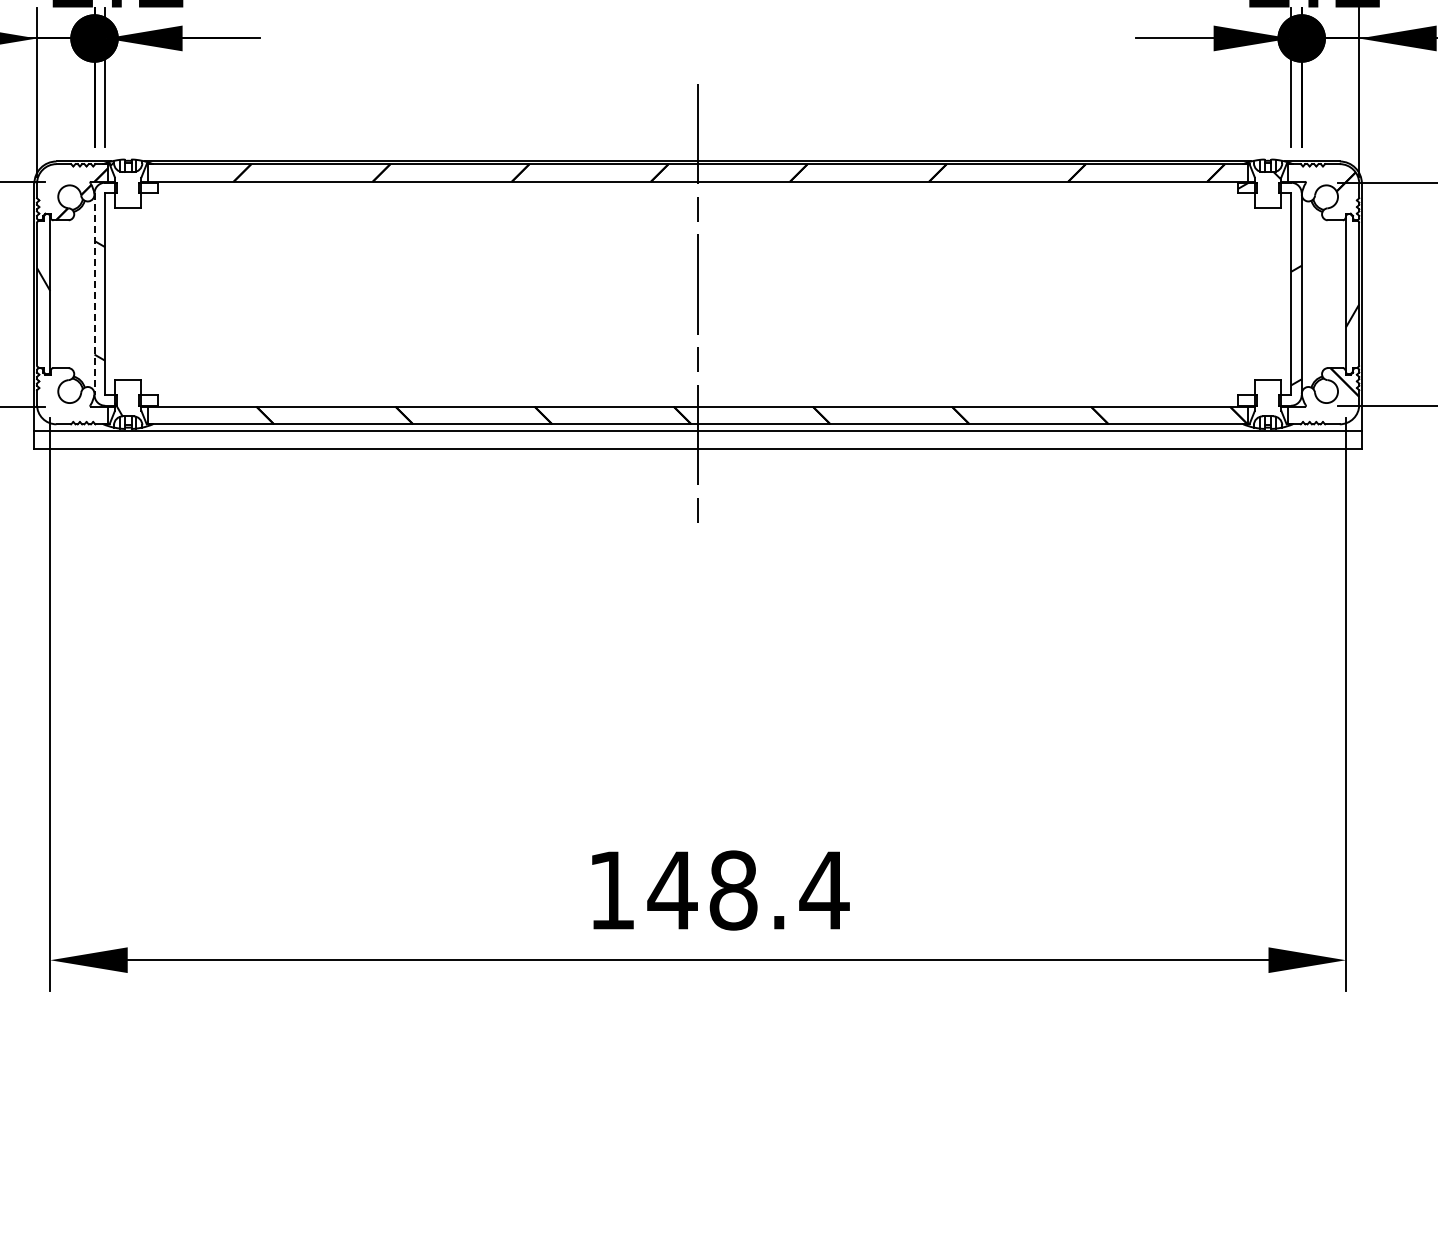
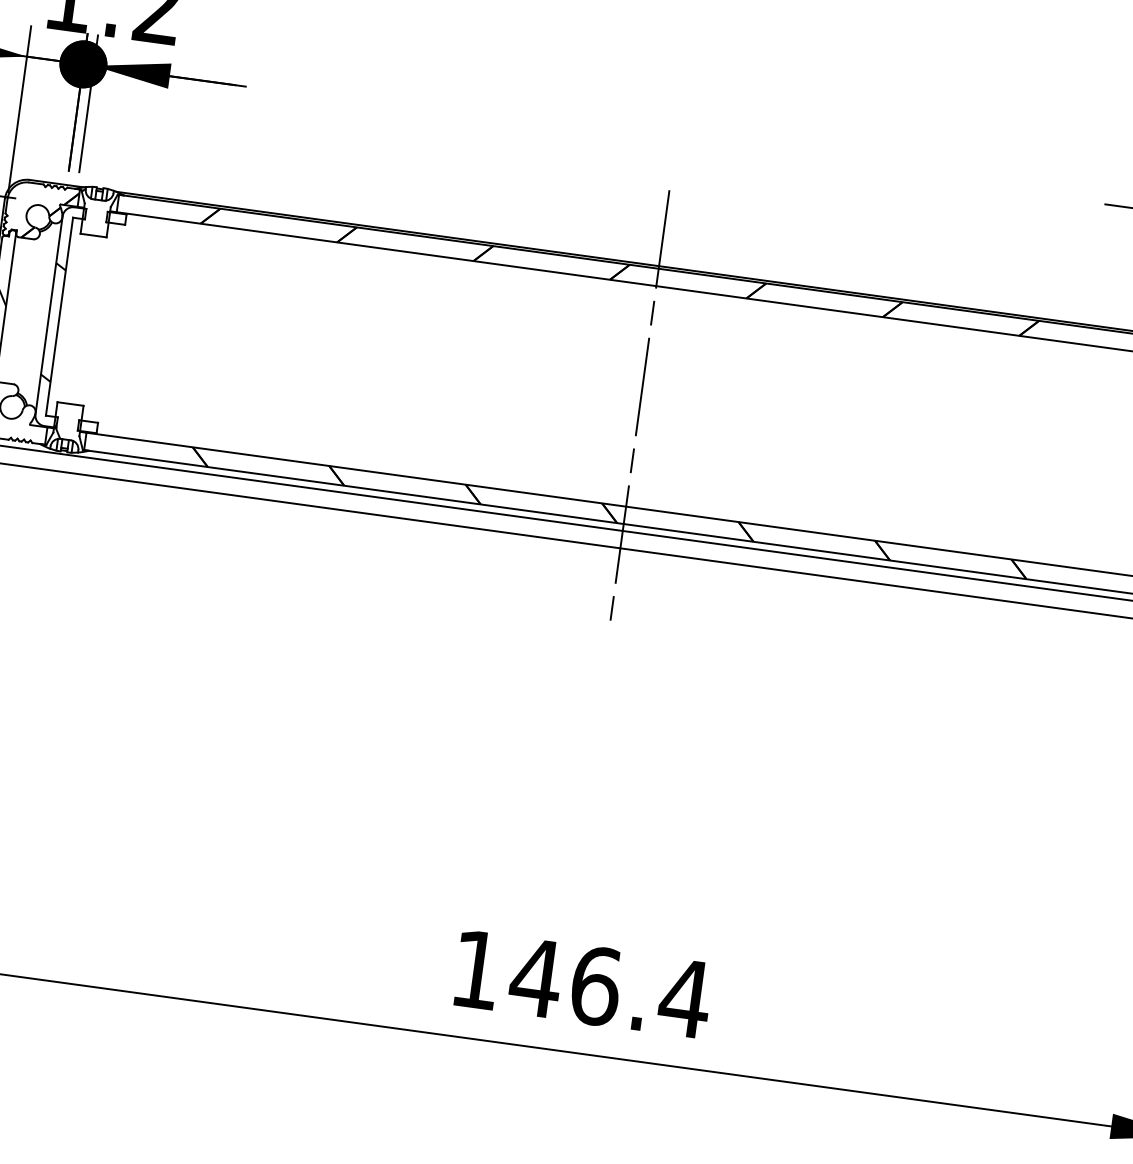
line: (94, 294) -> (48, 315), dashed -> solid
text: (733, 890) -> (595, 986), 148.4 -> 146.4

